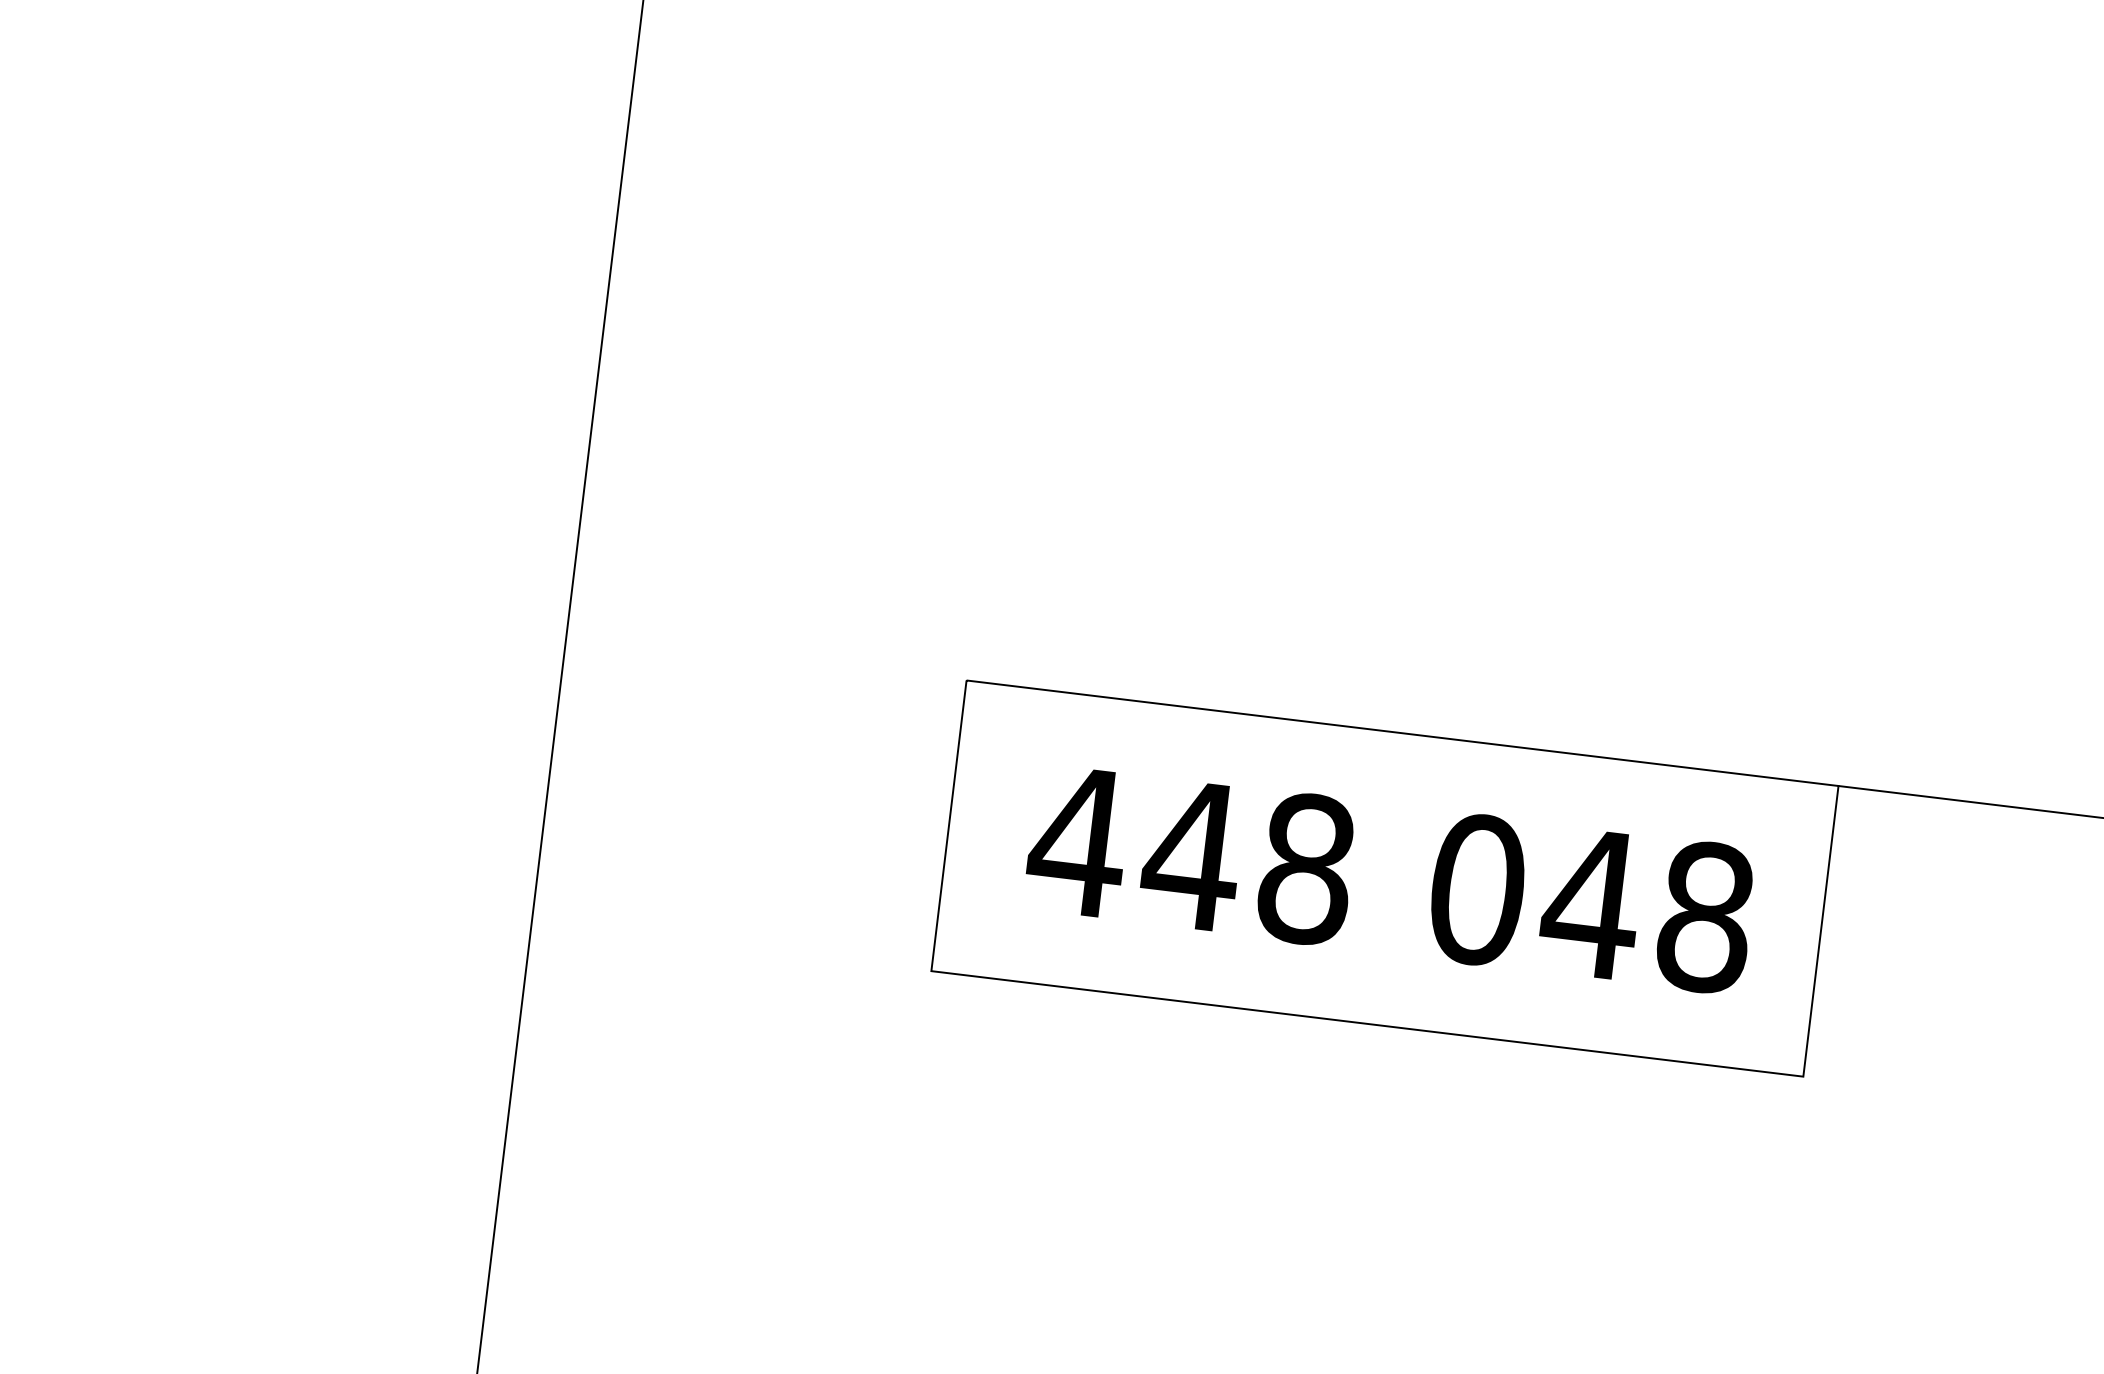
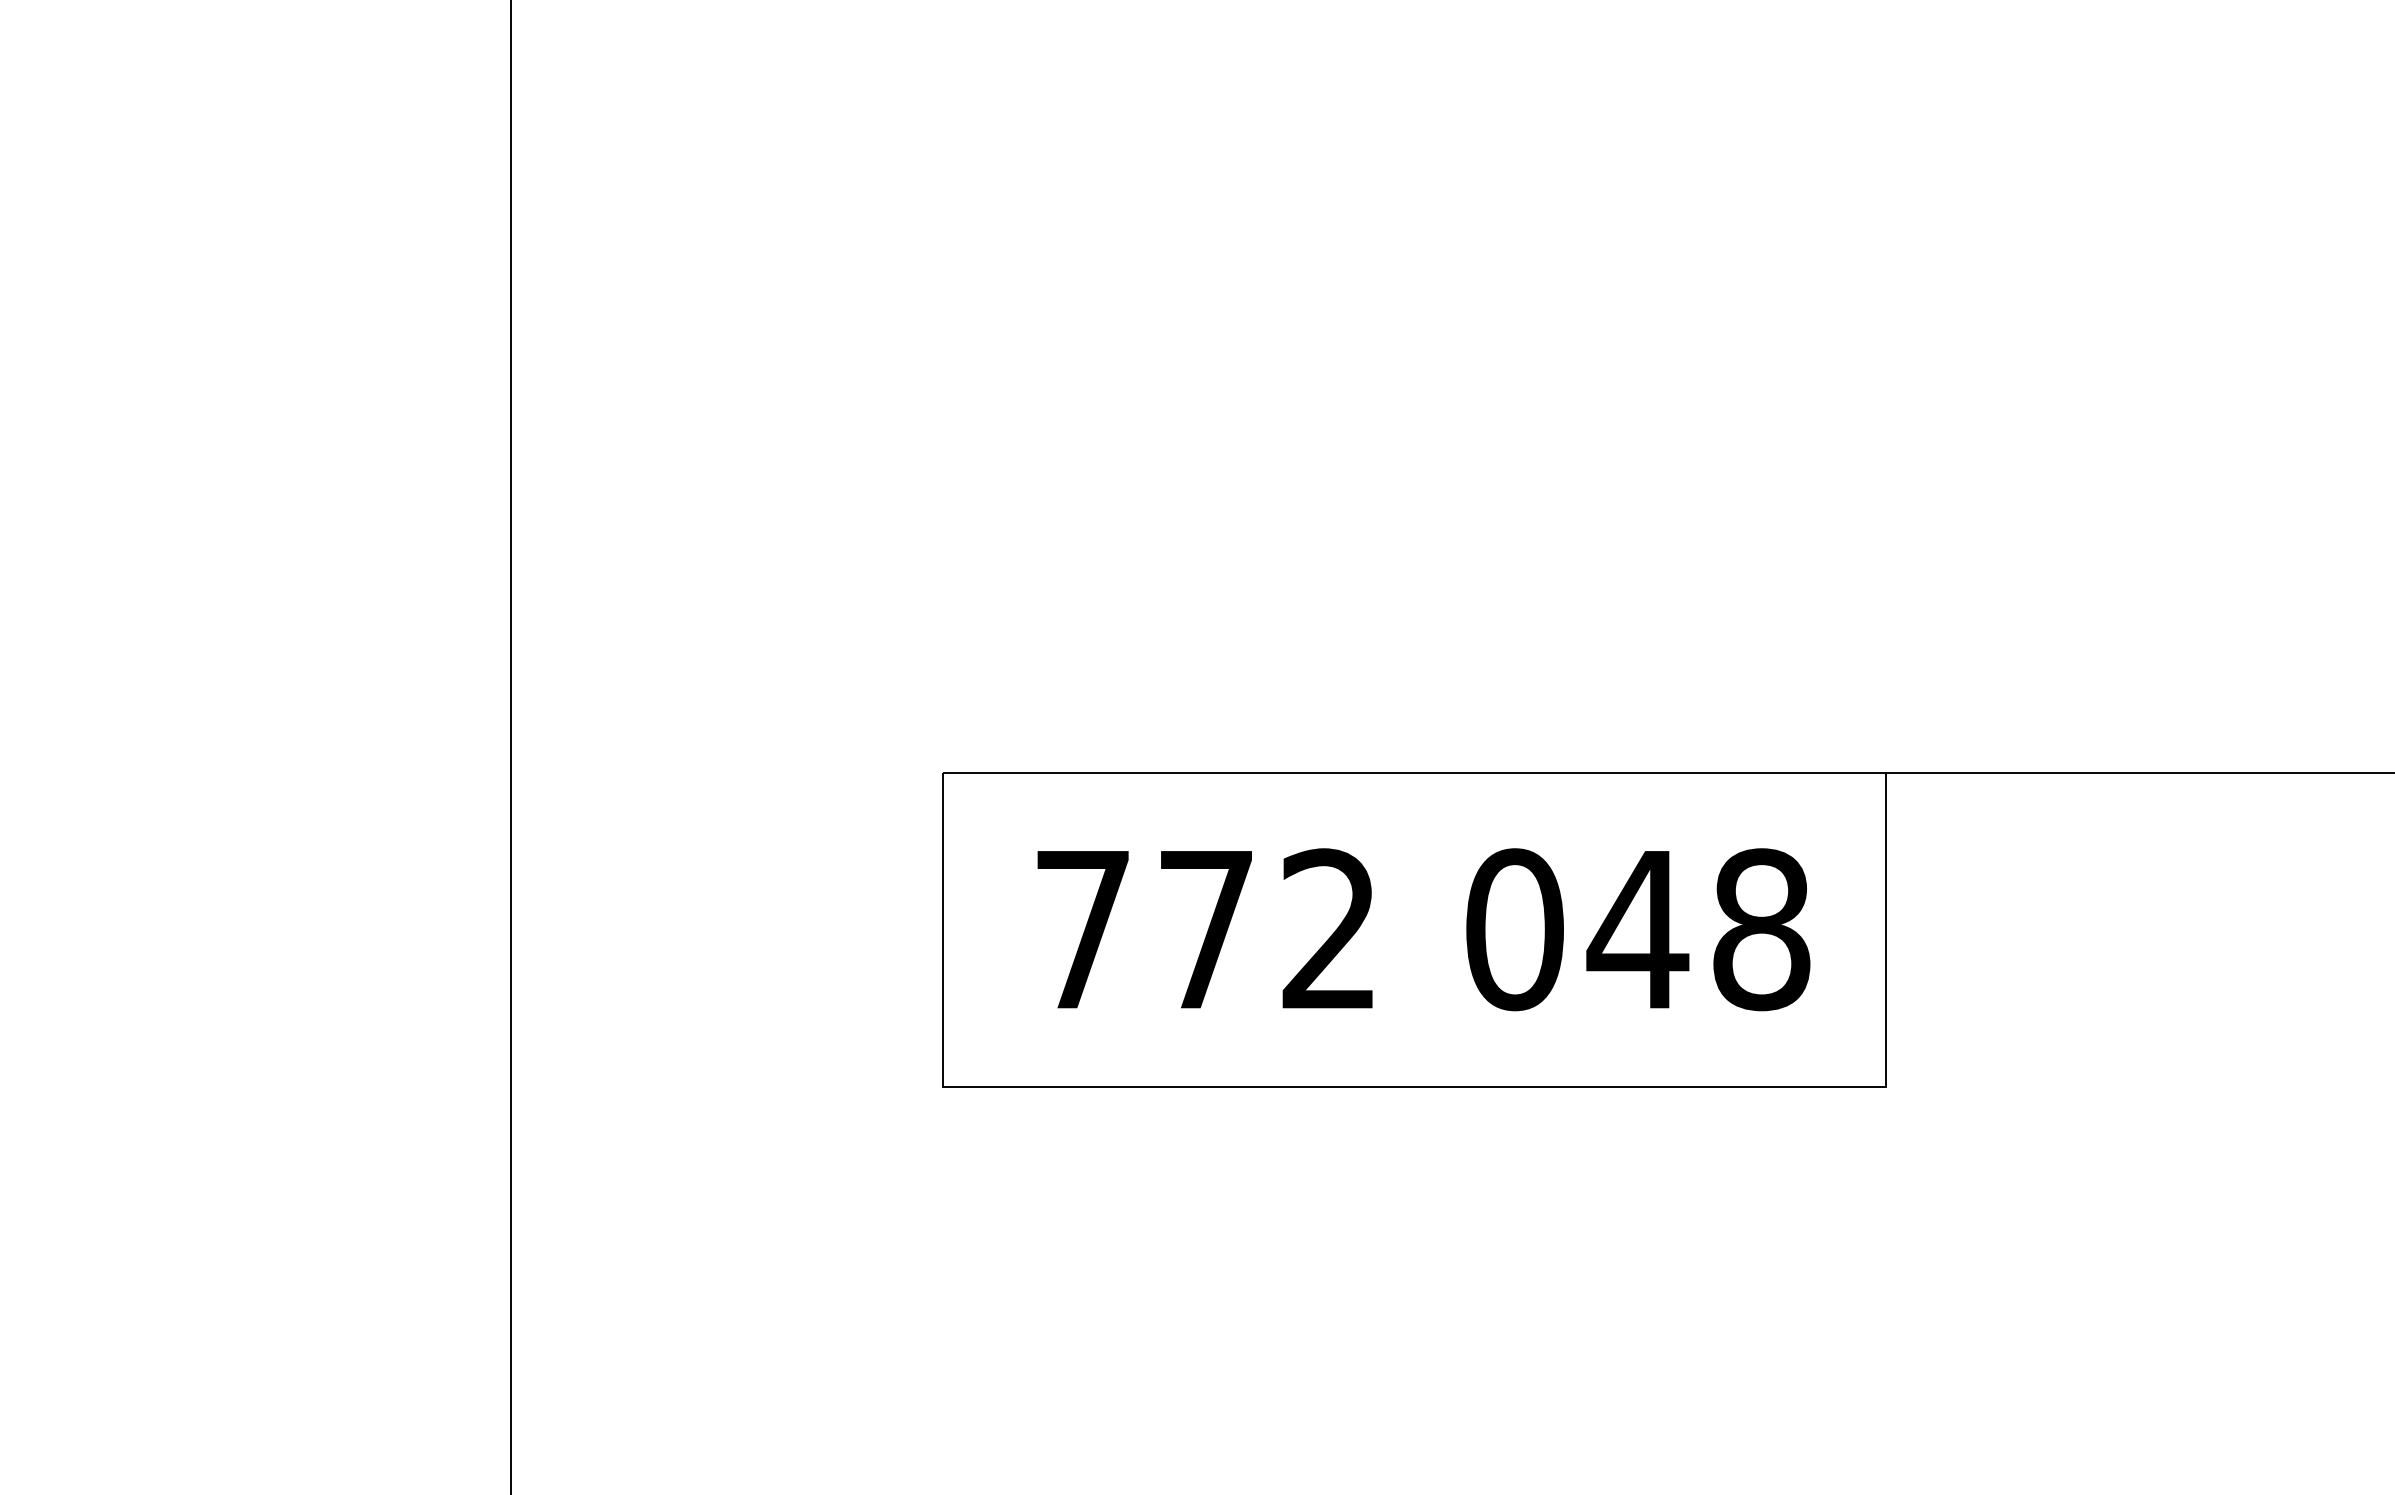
text: (1190, 854) -> (1204, 929), 448 -> 772

